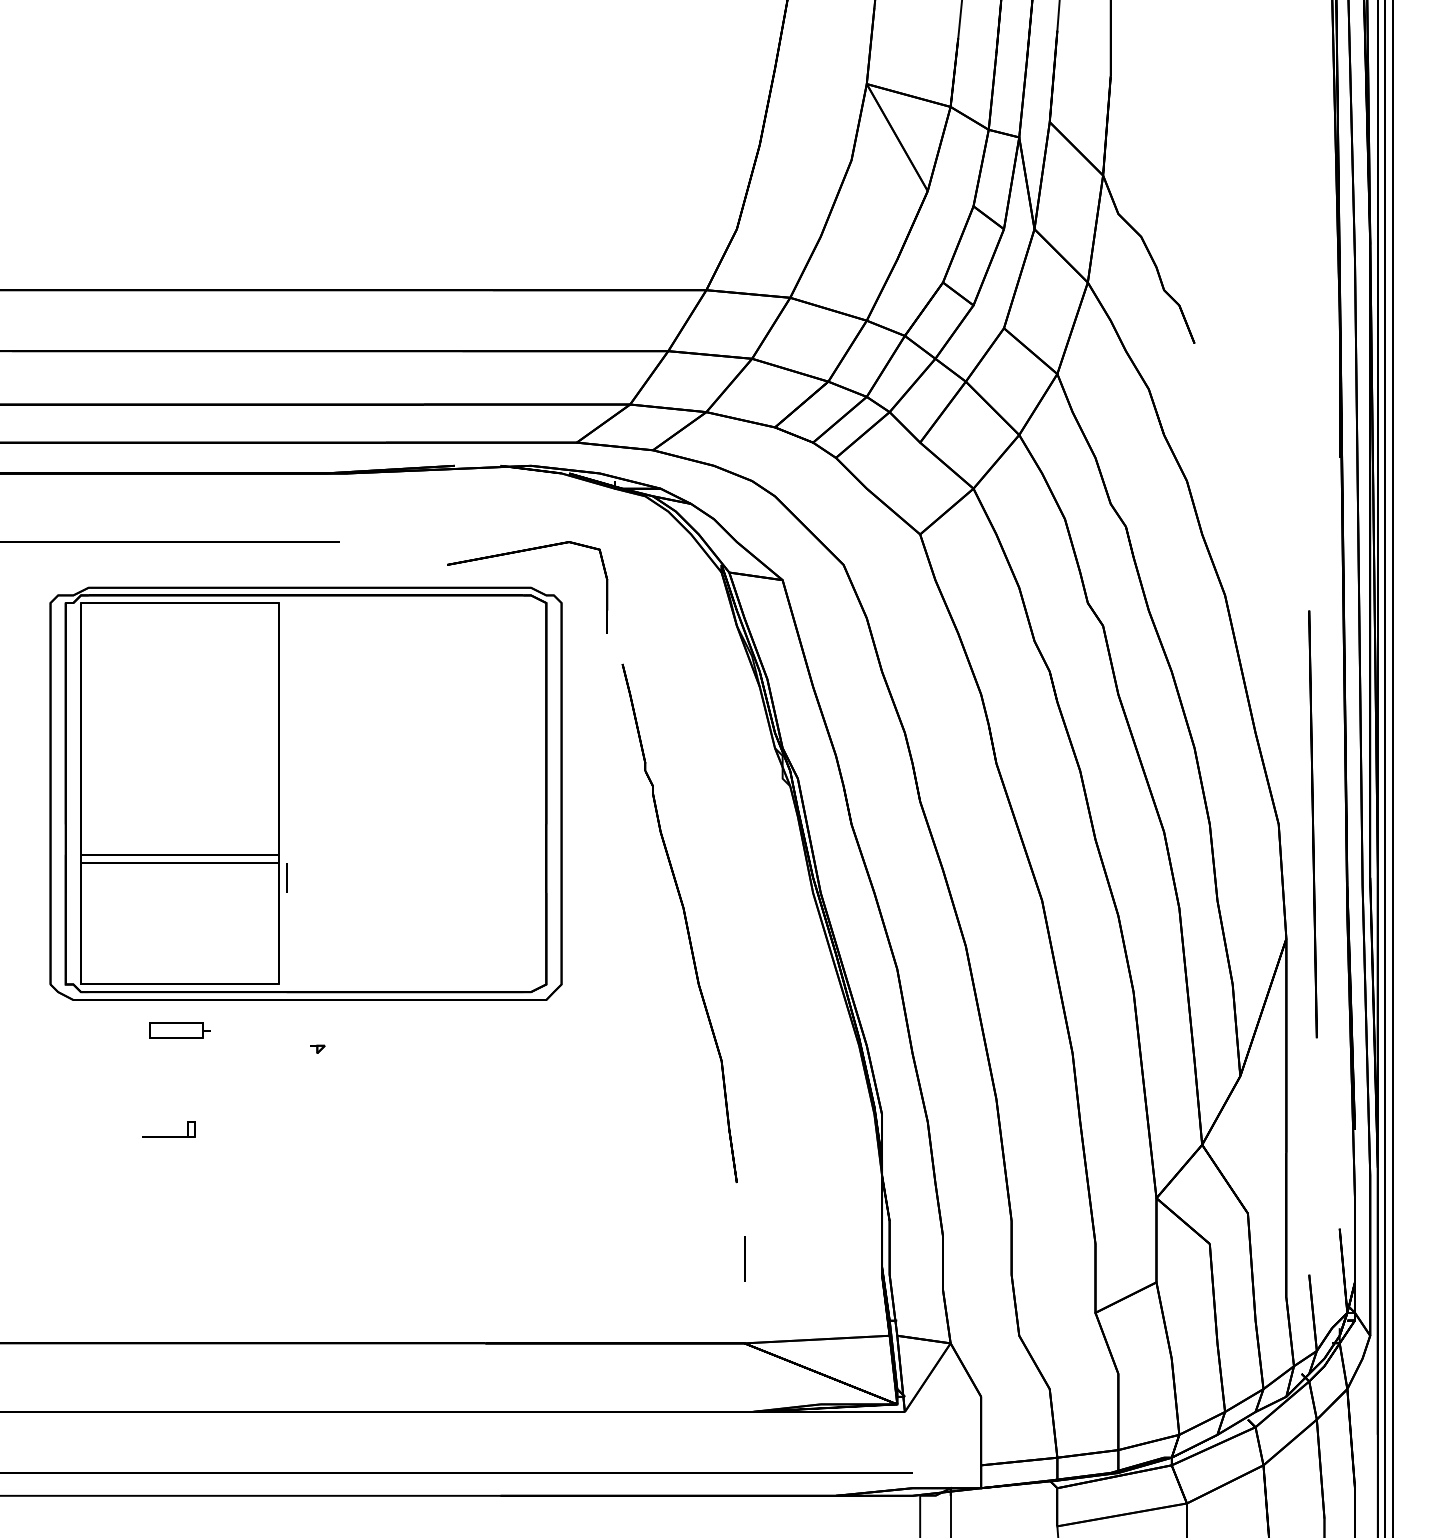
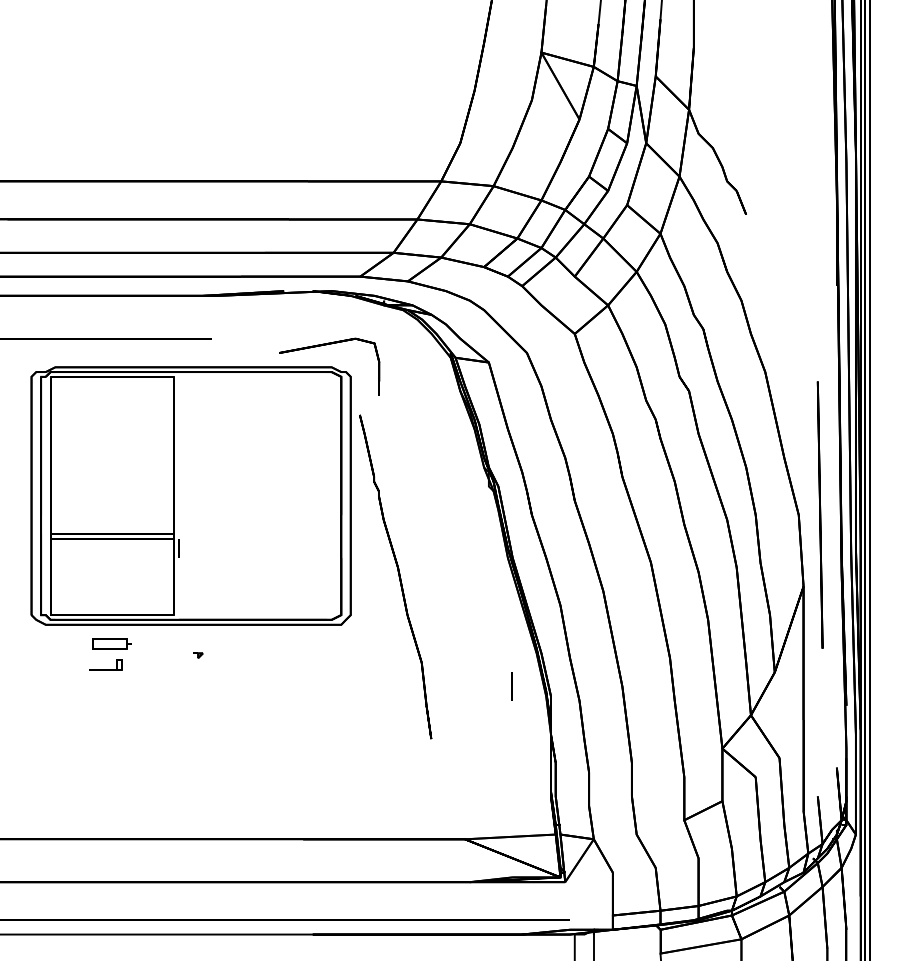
part: (679, 922) -> (395, 576), moved
part: (168, 1129) -> (105, 664), moved
line: (743, 1258) -> (511, 686), moved

